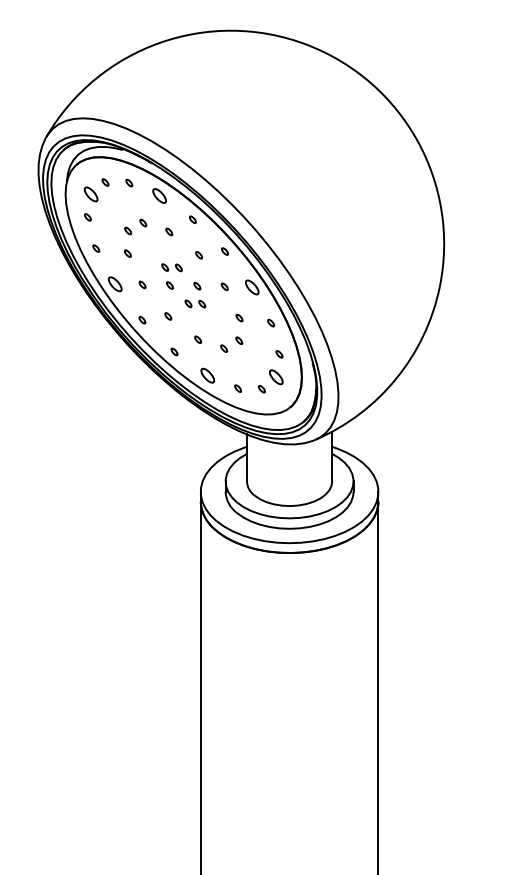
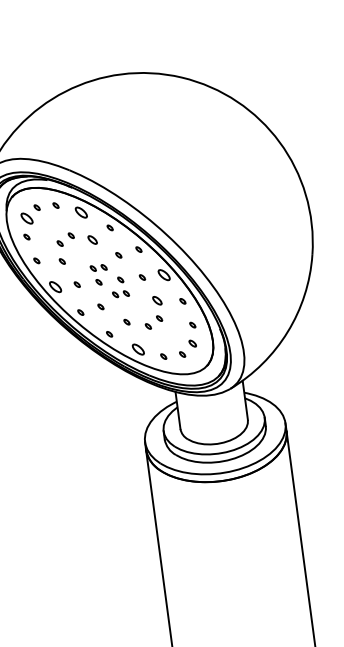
part: (169, 231) -> (92, 239), size x1.6
part: (239, 317) -> (157, 300), size x1.6
part: (276, 377) -> (192, 343), size x0.6

